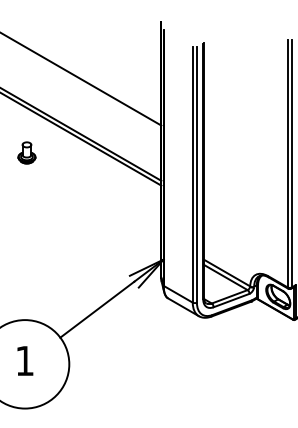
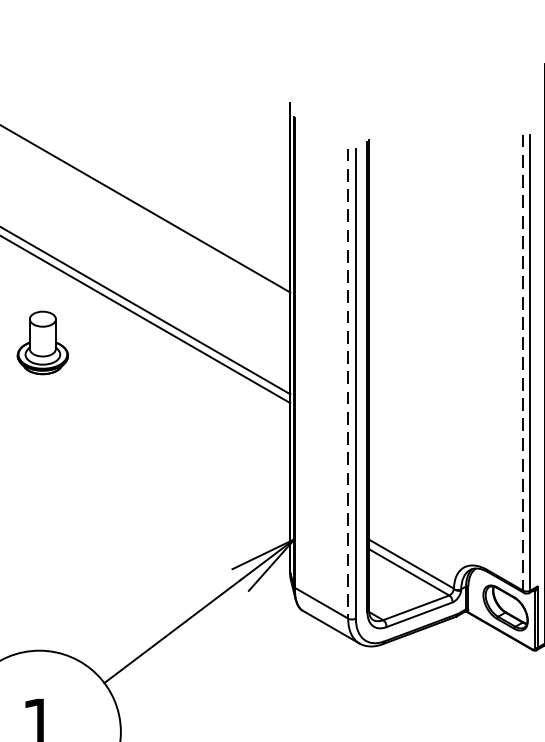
part: (26, 152) -> (42, 342), size x1.6
line: (287, 163) -> (522, 362), solid -> dashed
line: (192, 175) -> (347, 384), solid -> dashed

